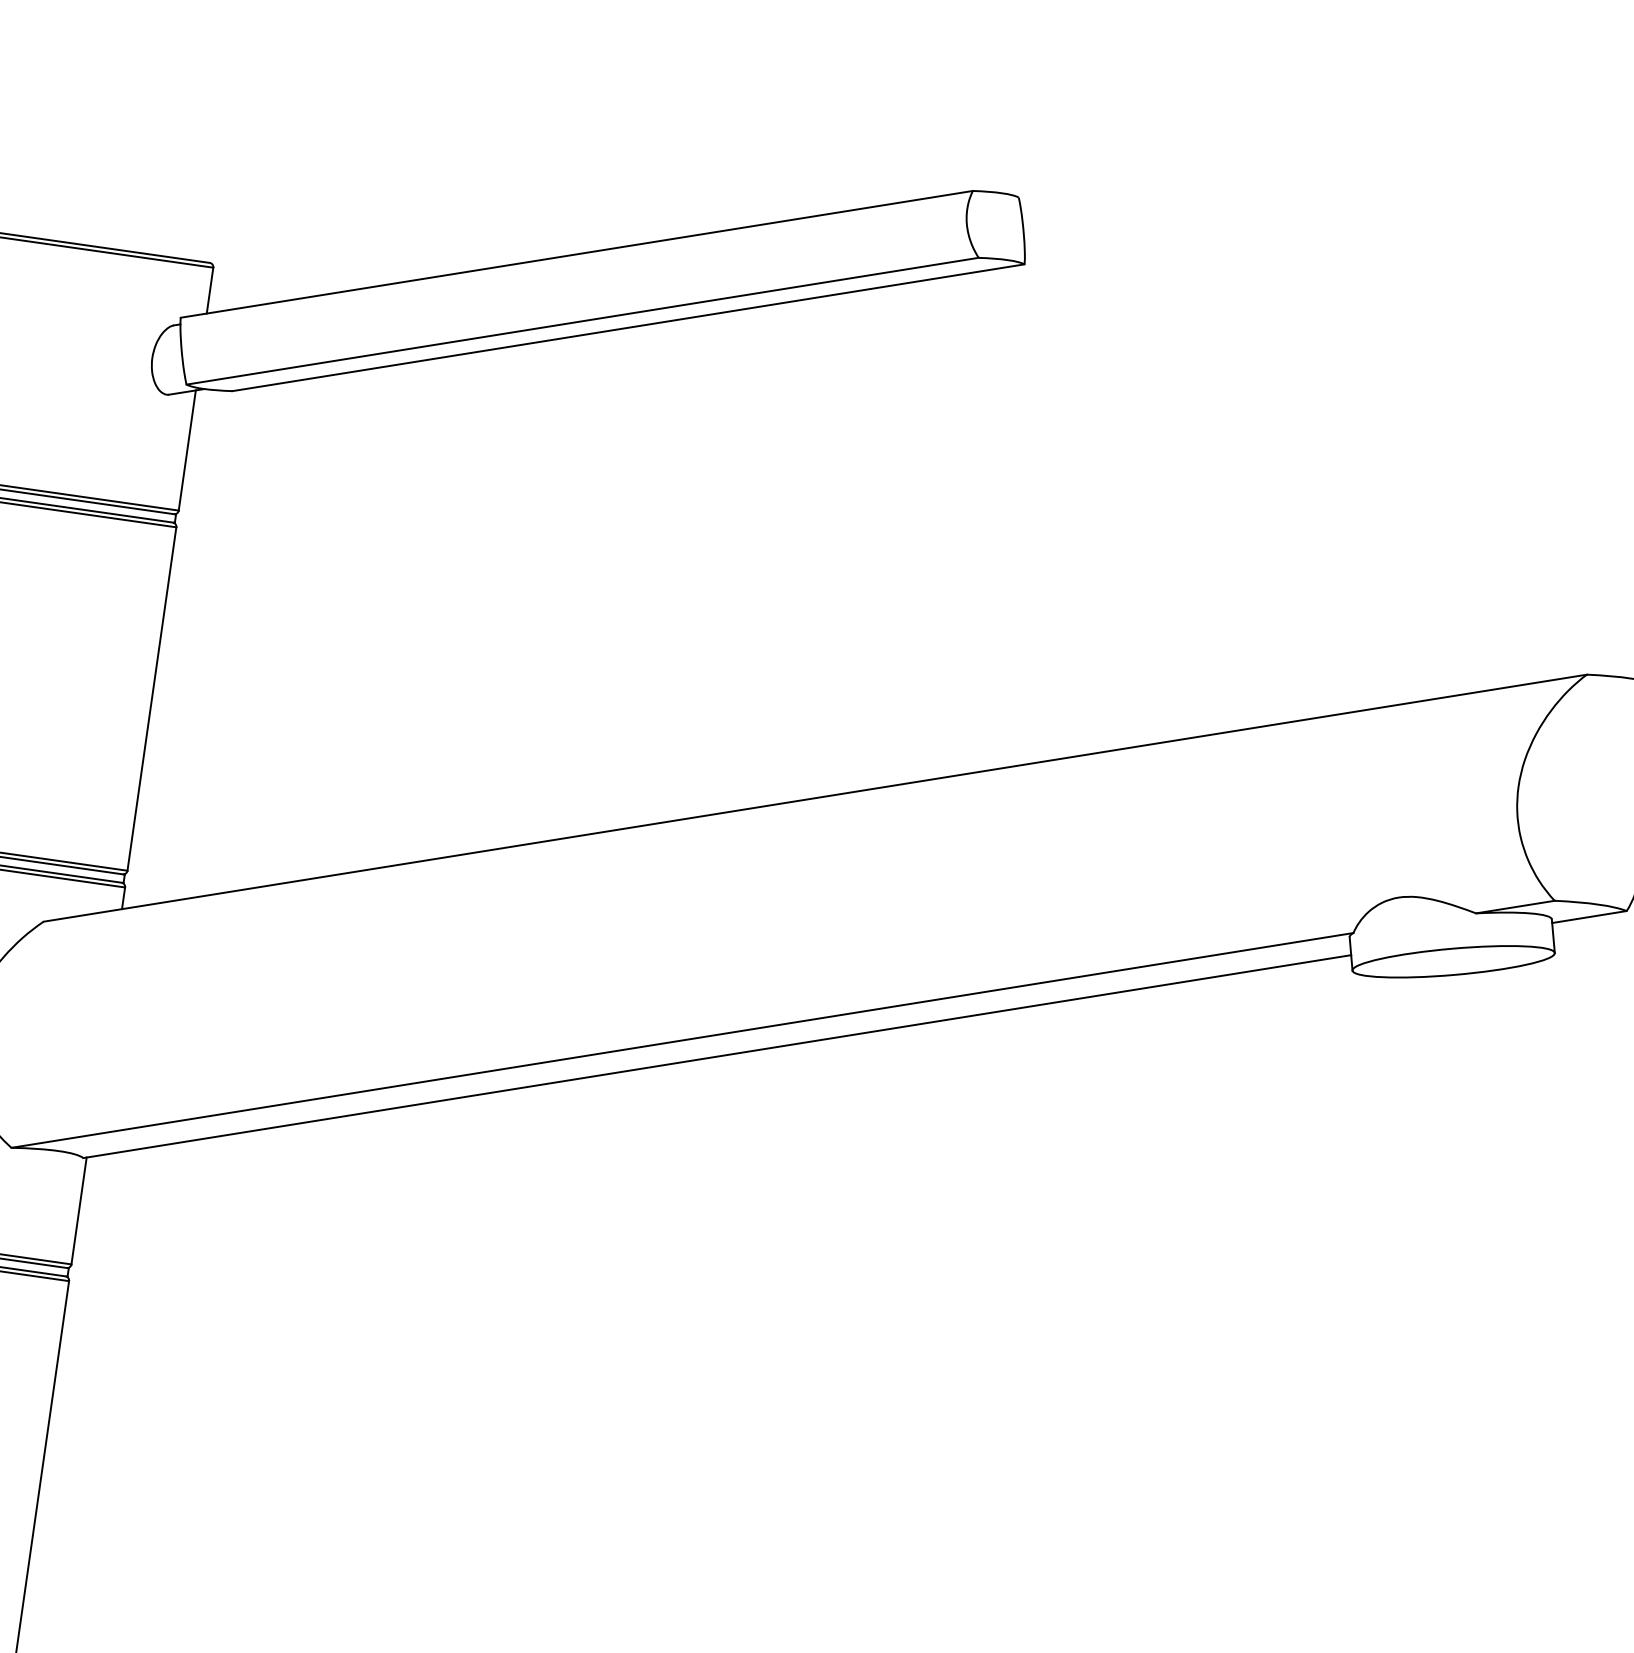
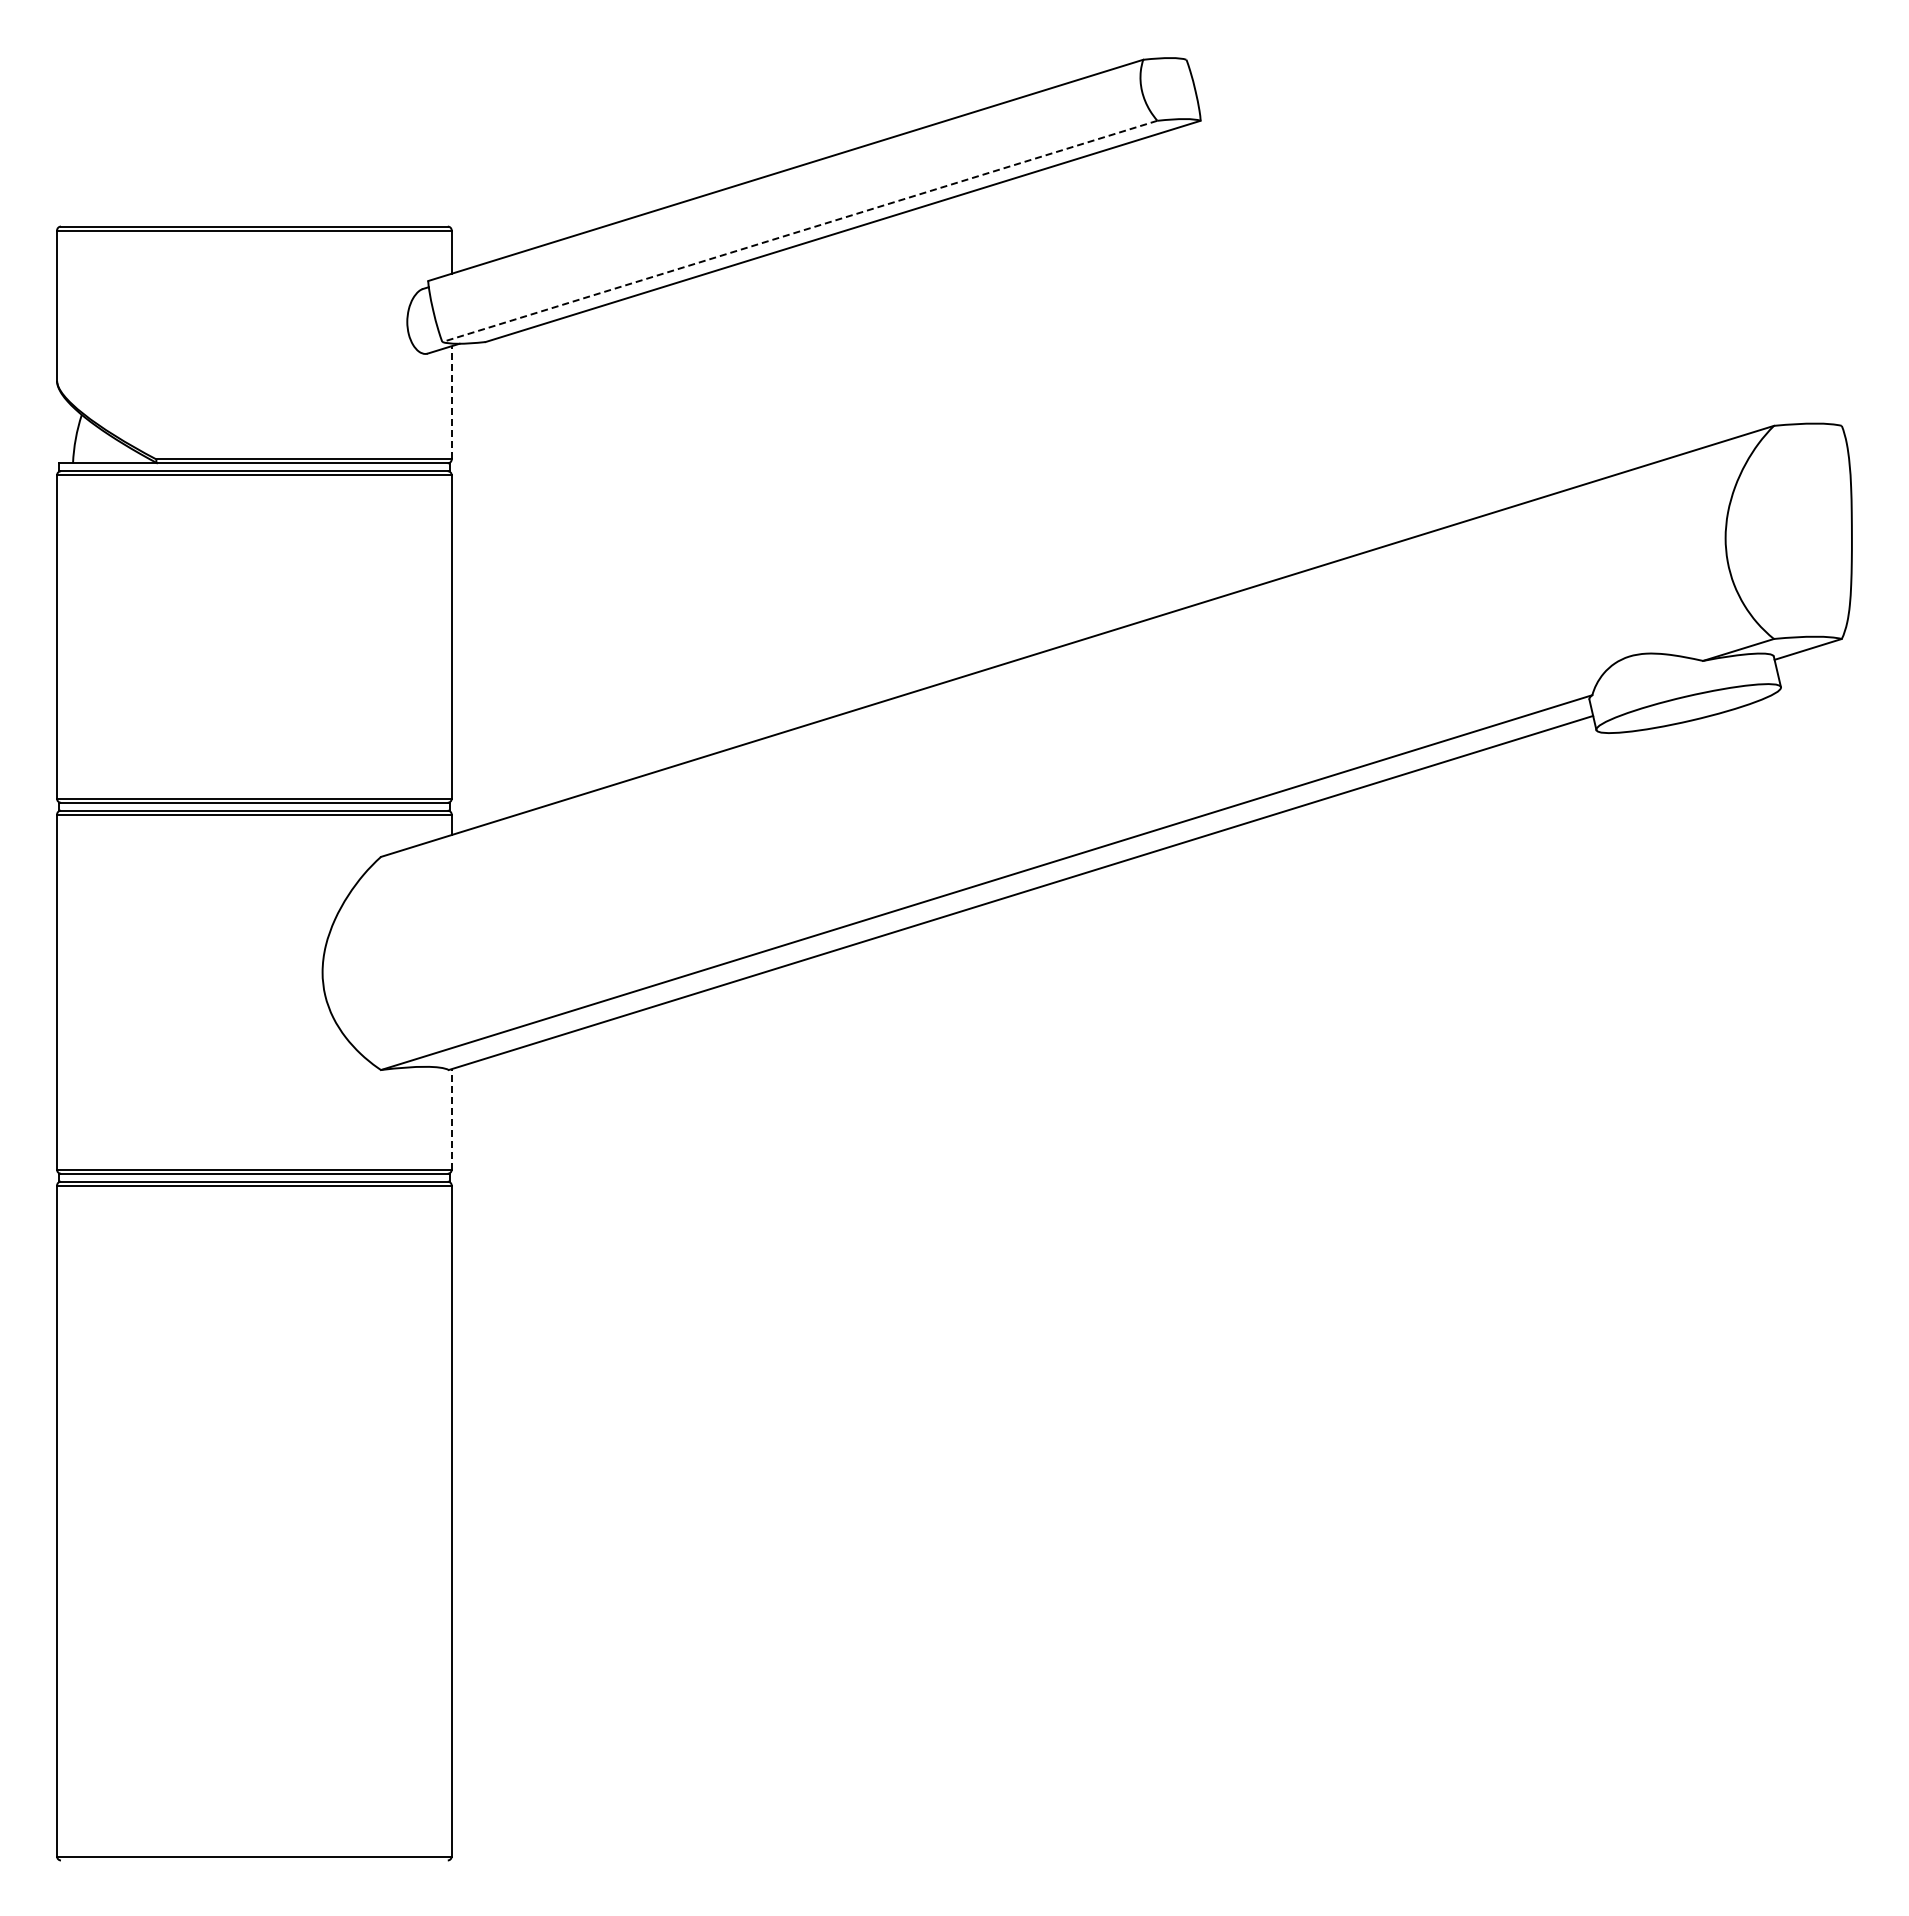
line: (582, 321) -> (799, 231), solid -> dashed
line: (187, 450) -> (451, 402), solid -> dashed
line: (78, 1209) -> (451, 1118), solid -> dashed

